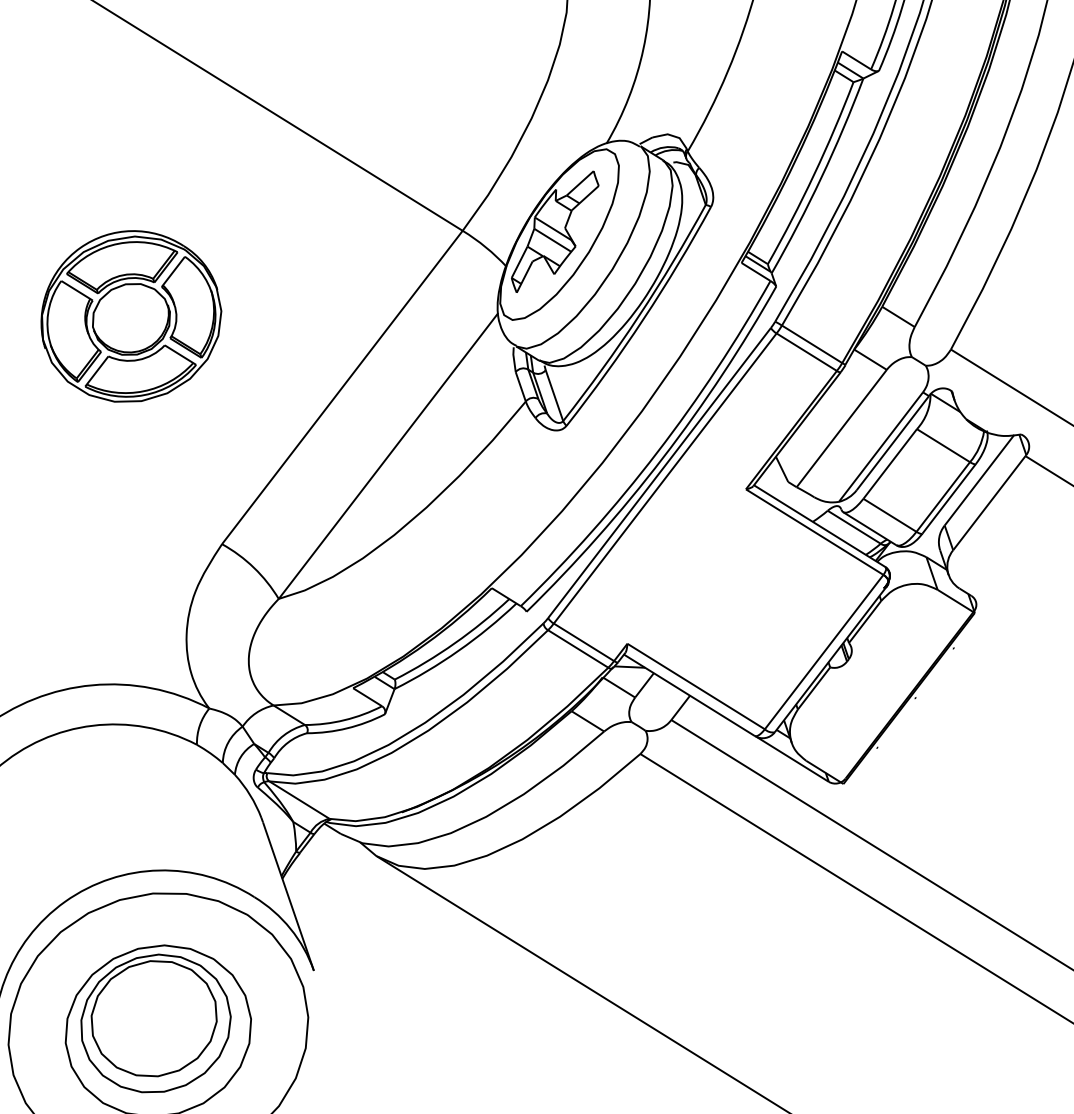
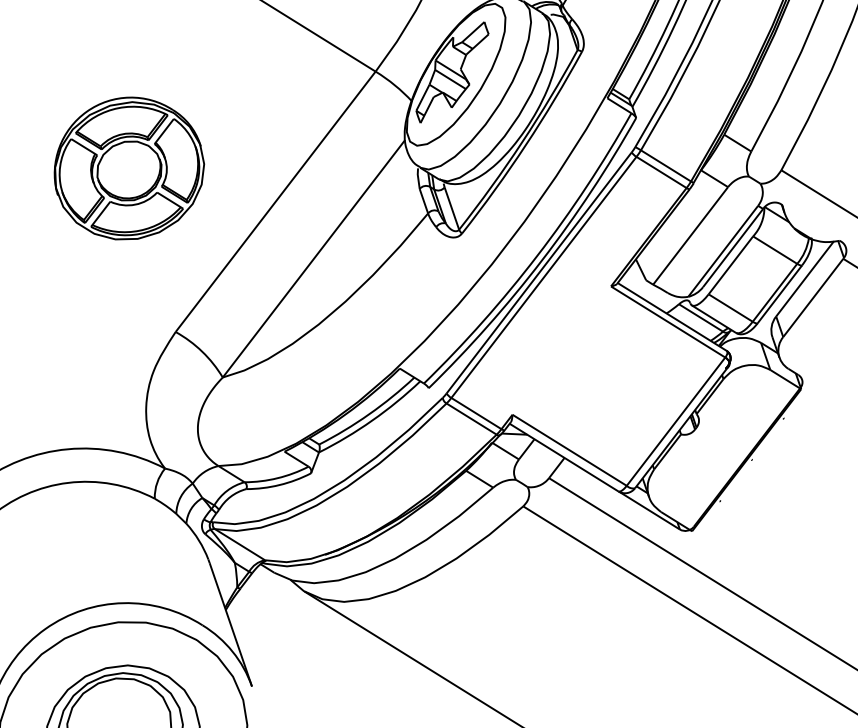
part: (131, 316) -> (129, 168), moved

